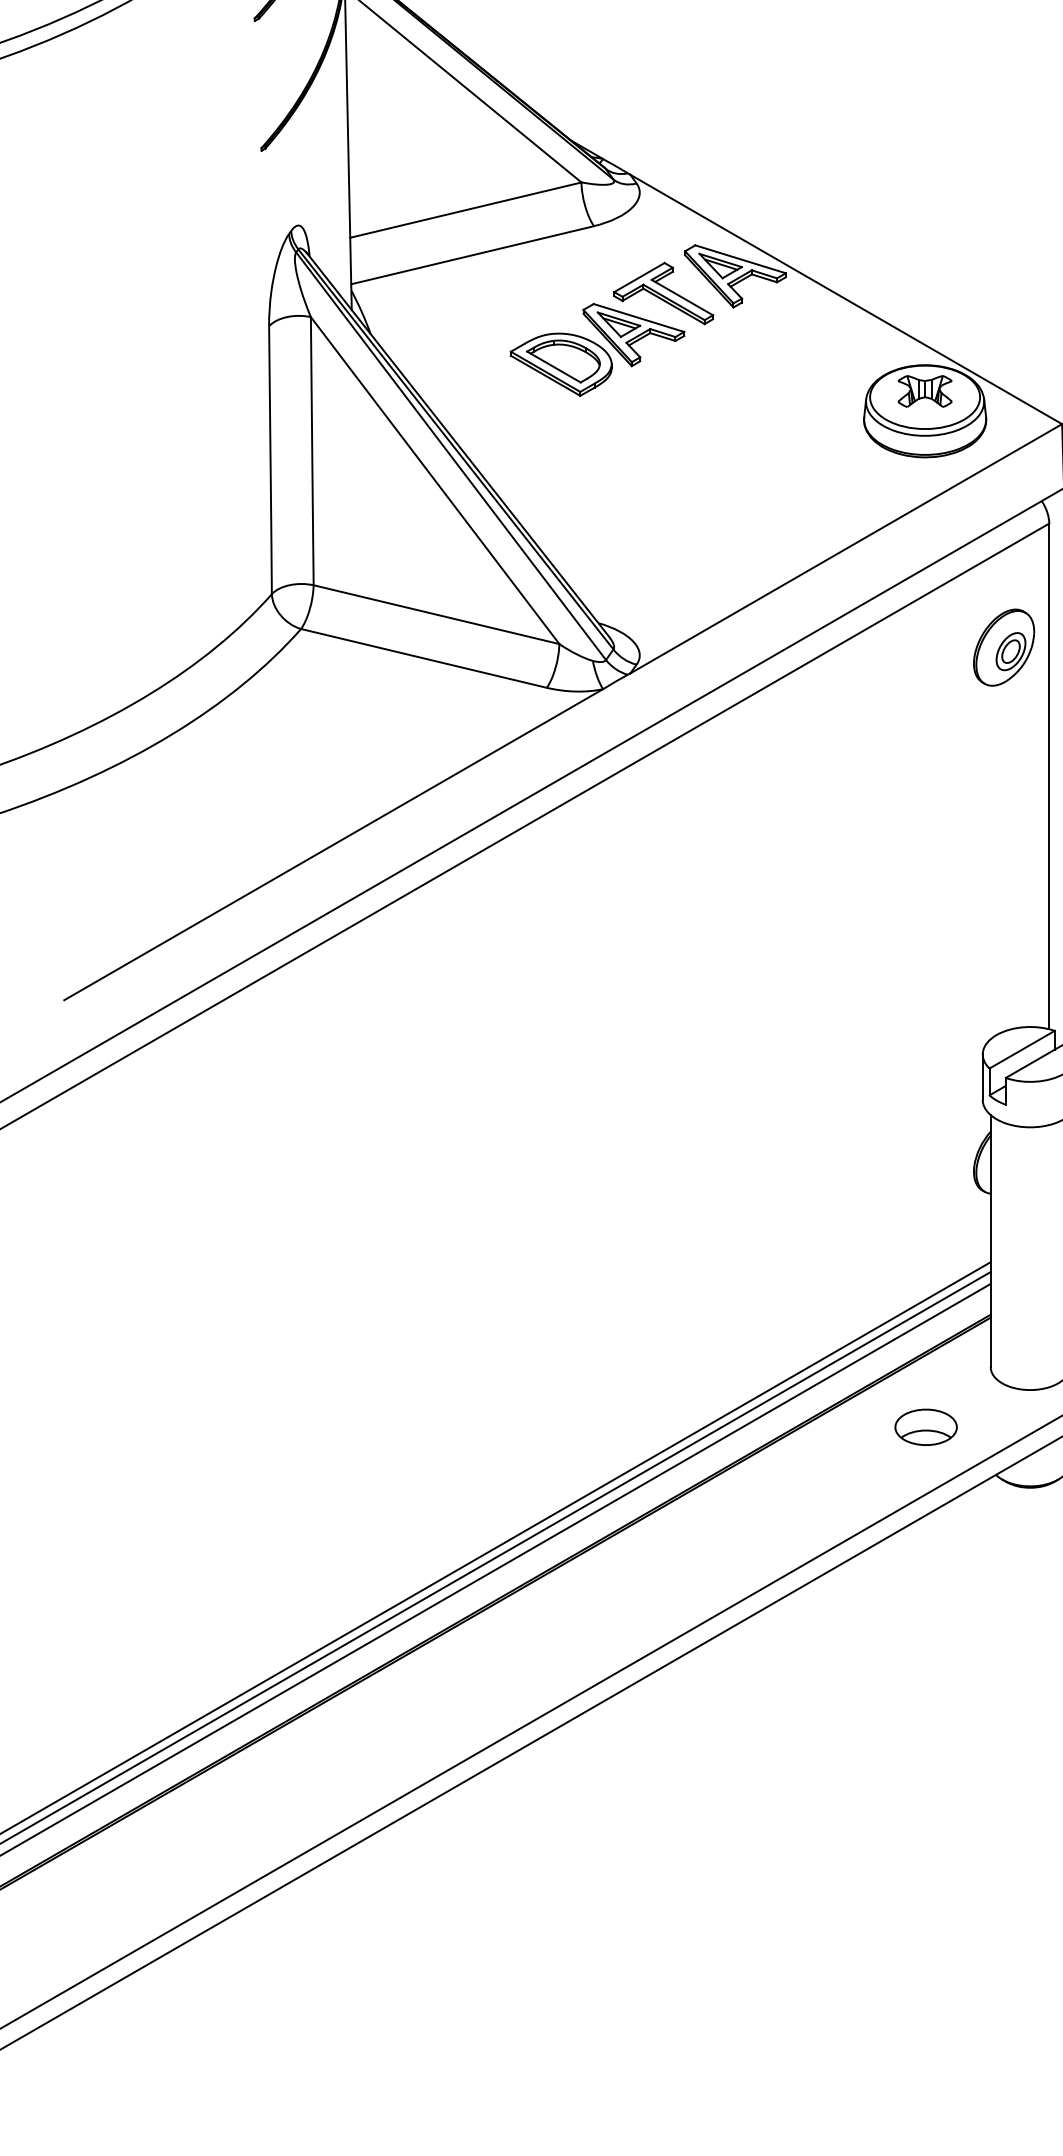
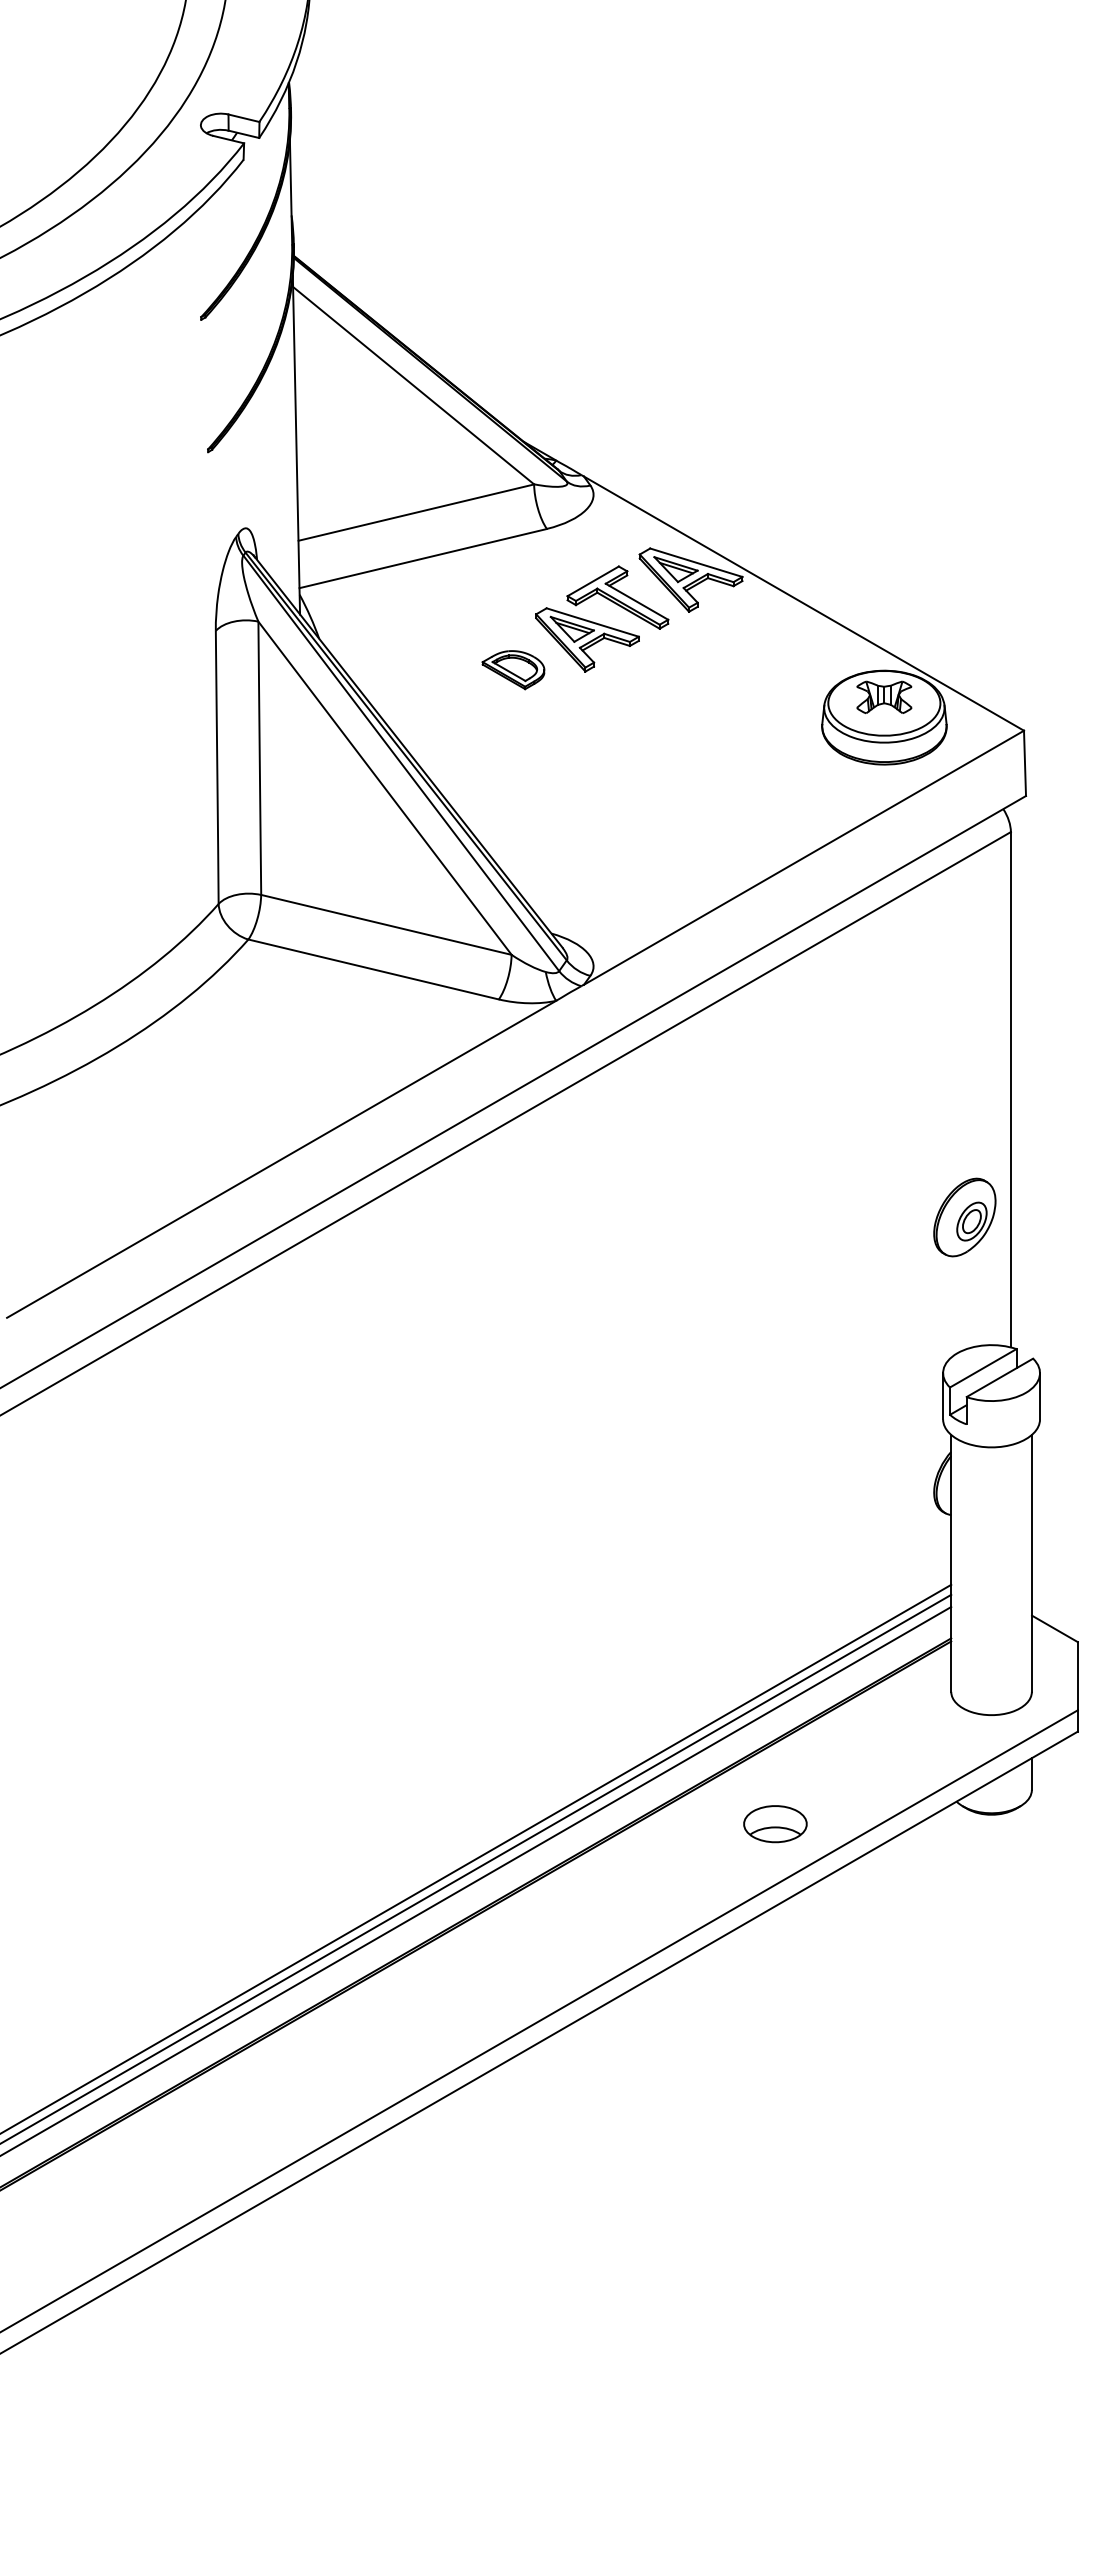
part: (561, 364) -> (513, 669), size x0.6
part: (1003, 647) -> (964, 1217), moved
part: (926, 1427) -> (775, 1824), moved

